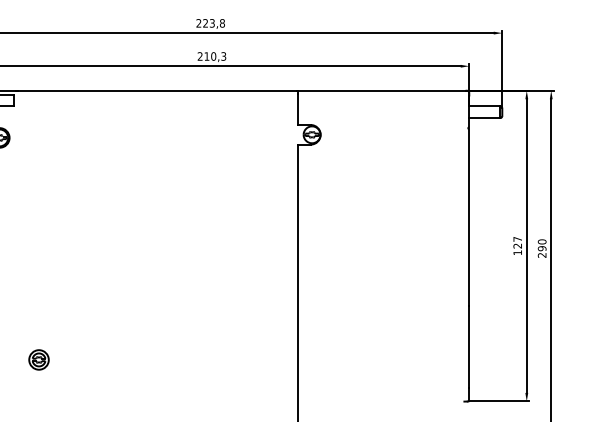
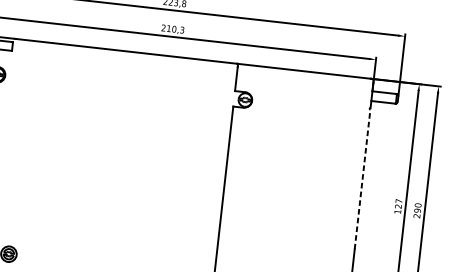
line: (469, 216) -> (362, 178), solid -> dashed

